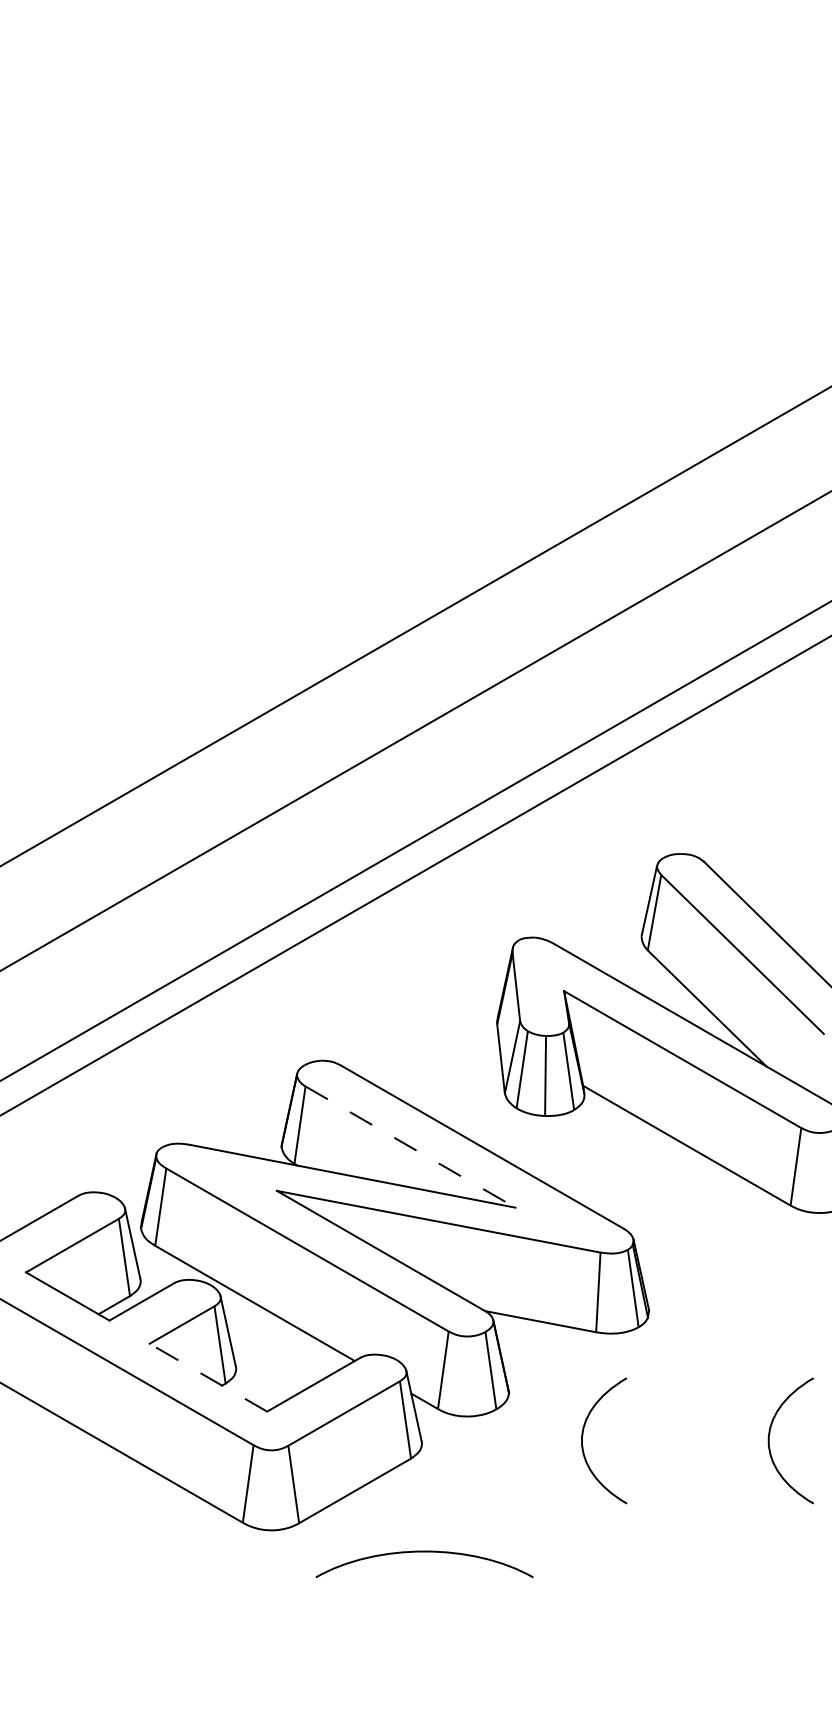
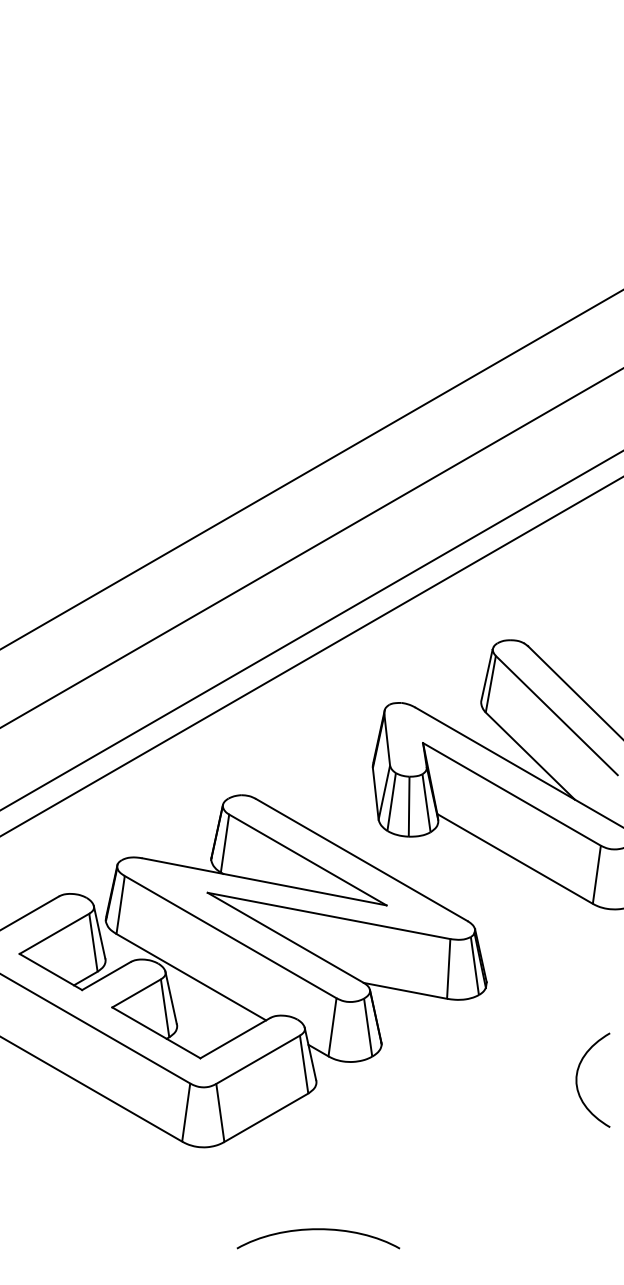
line: (409, 1146) -> (307, 859), dashed -> solid
line: (208, 1377) -> (156, 1032), dashed -> solid
curve: (583, 1439) -> (437, 1079), removed
curve: (424, 1553) -> (318, 1230), moved

